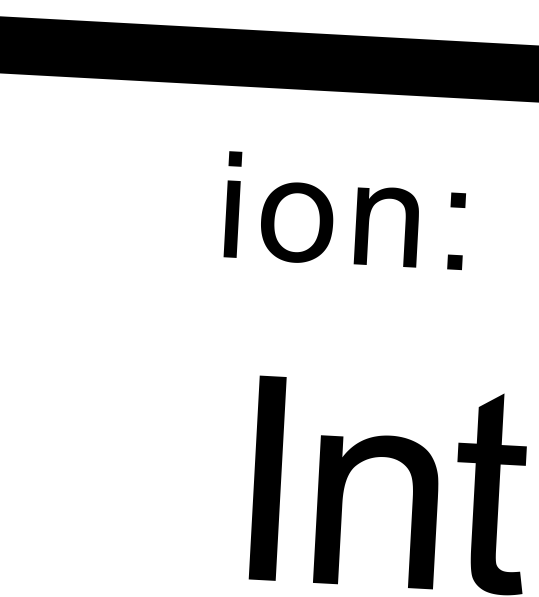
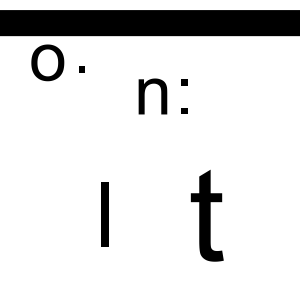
fill: (233, 218) -> (82, 96), removed
part: (296, 221) -> (47, 62), moved
part: (267, 478) -> (104, 214), size x0.7
fill: (375, 508) -> (154, 225), removed

